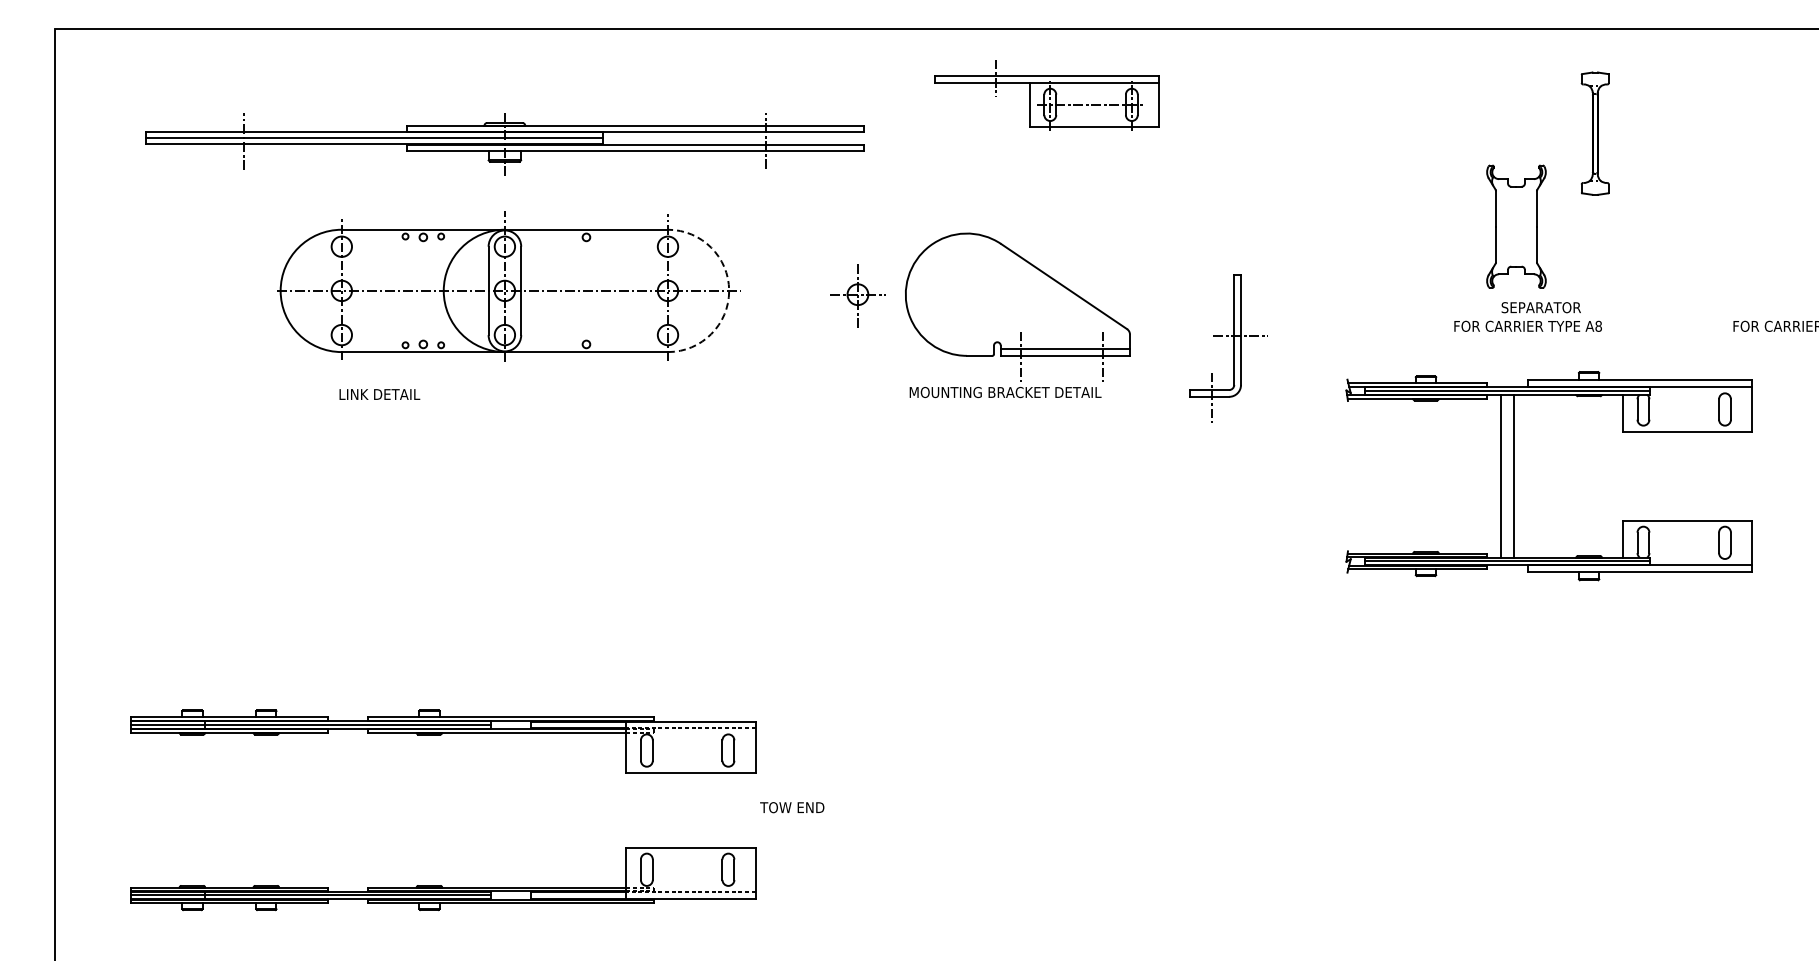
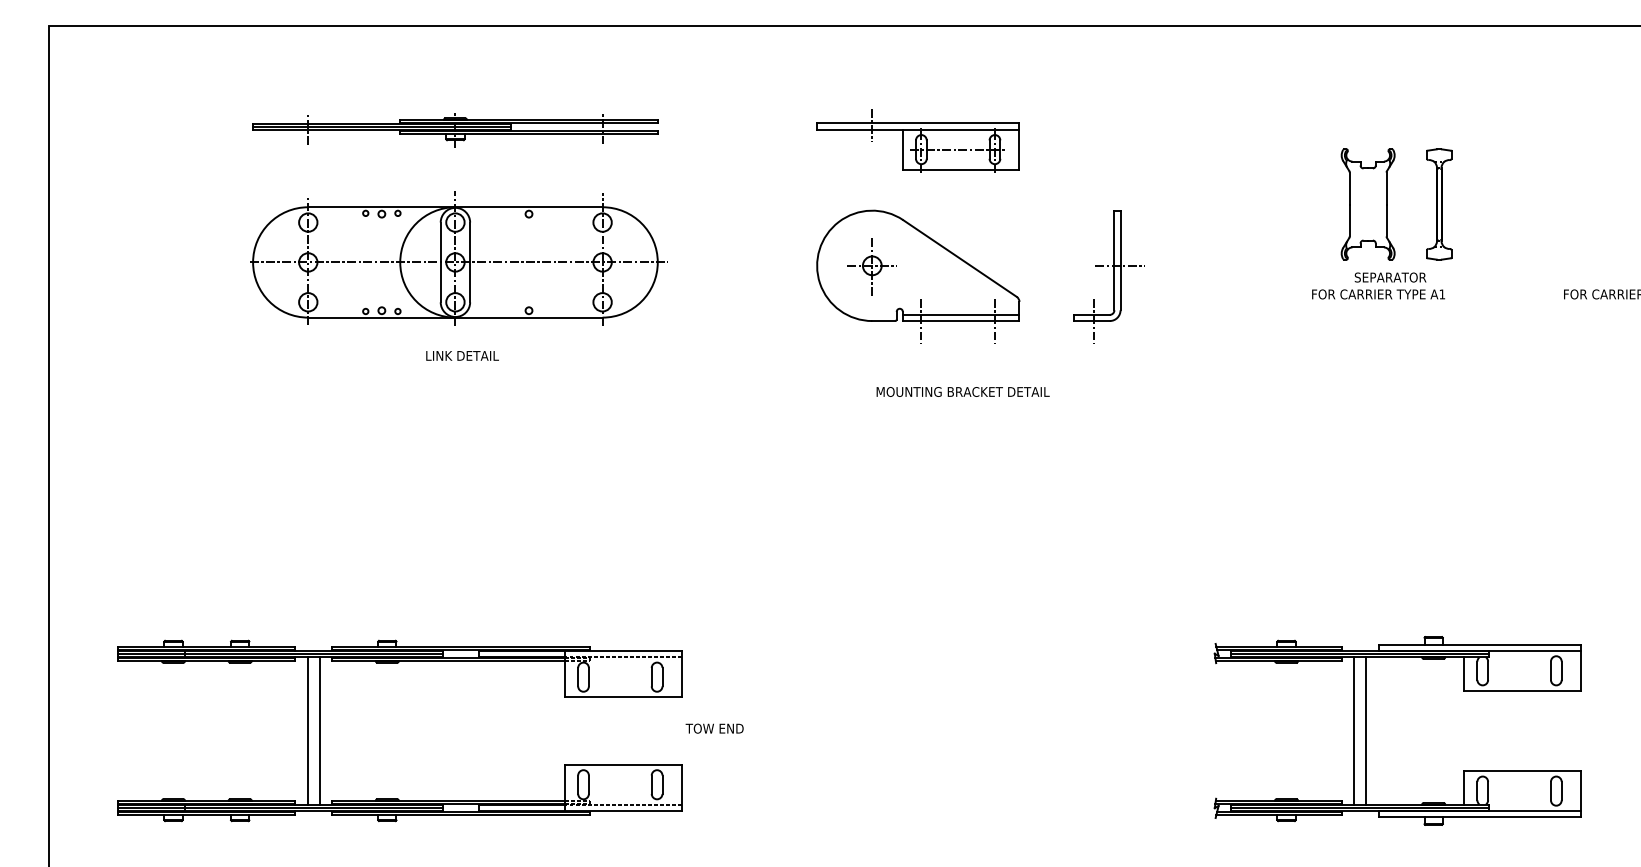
part: (1046, 95) -> (917, 141), moved
part: (1594, 133) -> (1438, 204), moved
part: (504, 144) -> (455, 130), size x0.62
arc: (729, 290) -> (658, 262), dashed -> solid
part: (857, 295) -> (871, 266), moved
text: (1598, 325) -> (1442, 293), A8 -> A1
part: (1228, 348) -> (1109, 277), moved
text: (1005, 392) -> (963, 391), moved
text: (379, 394) -> (462, 355), moved
part: (1514, 476) -> (1366, 731), moved
line: (340, 809) -> (307, 730), added
line: (354, 809) -> (319, 730), added

